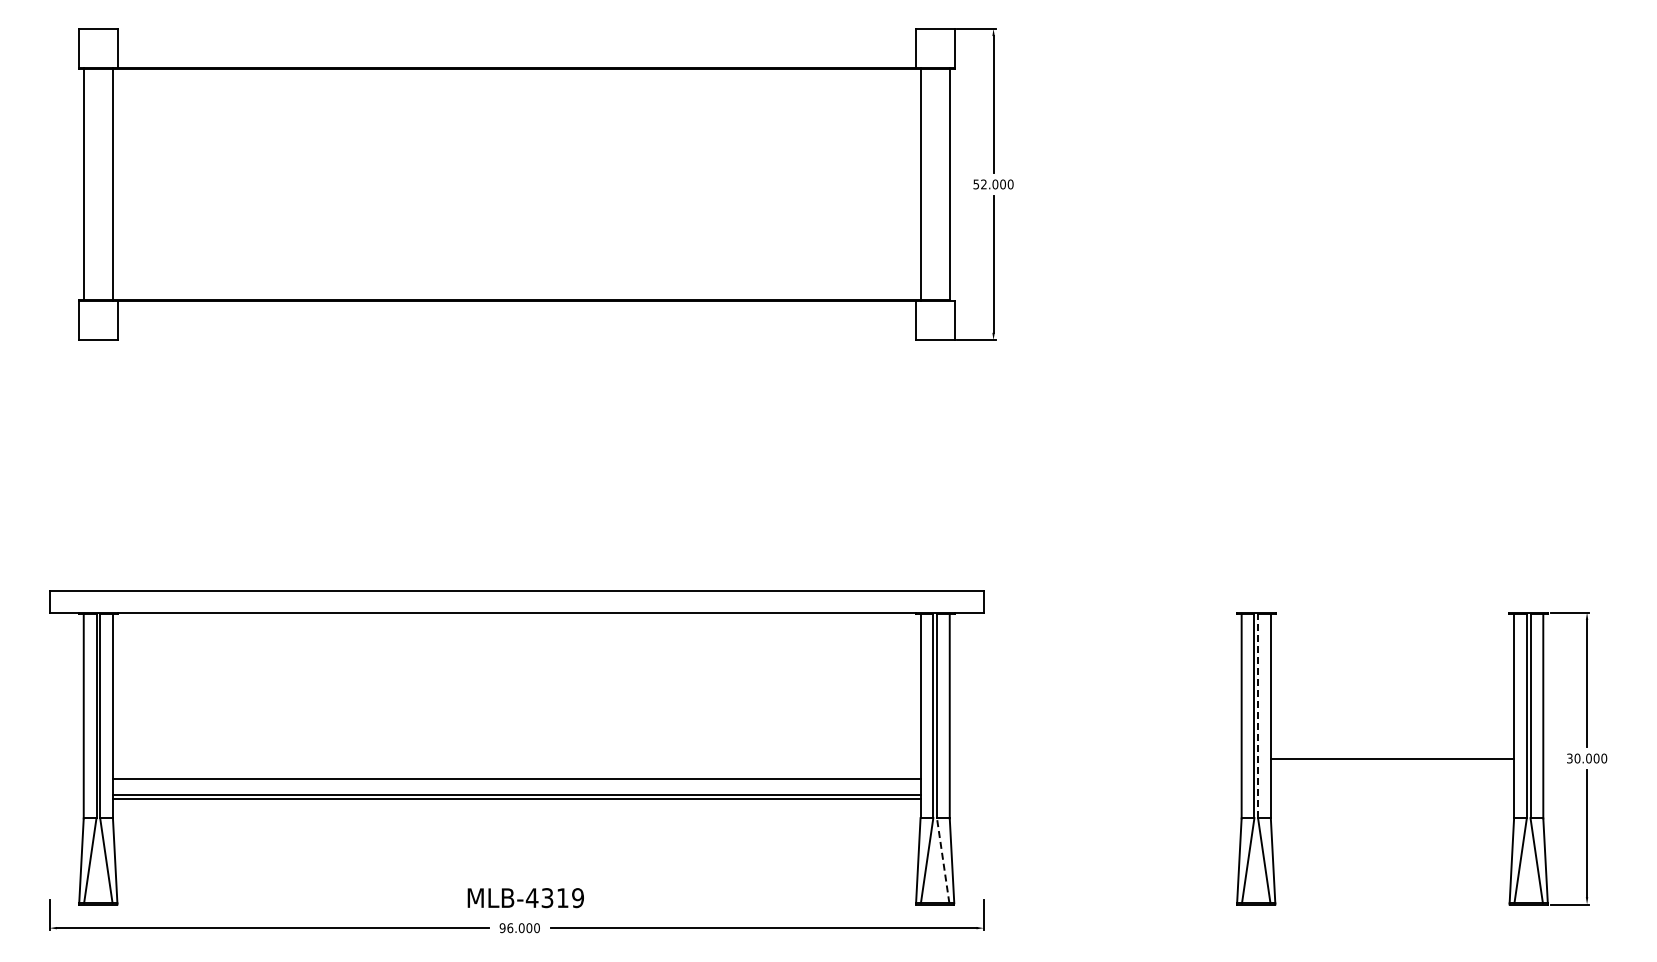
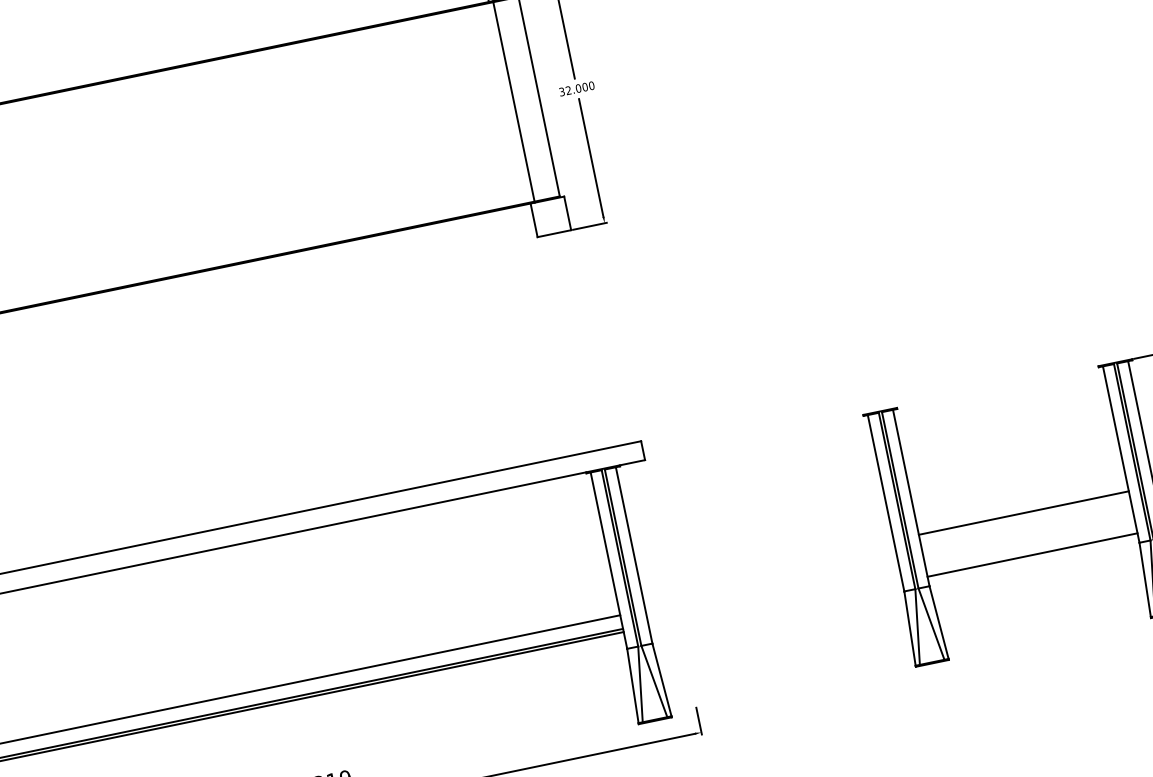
text: (975, 183) -> (561, 91), 52.000 -> 32.000
line: (1258, 715) -> (900, 499), dashed -> solid
line: (1392, 807) -> (1032, 555), added
line: (943, 860) -> (654, 681), dashed -> solid

